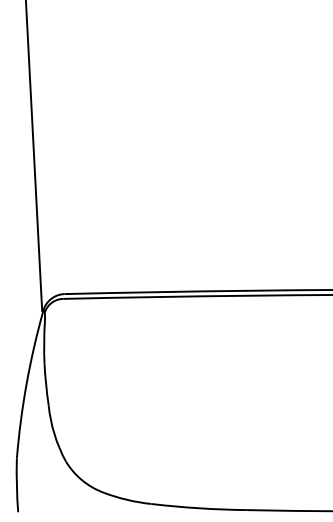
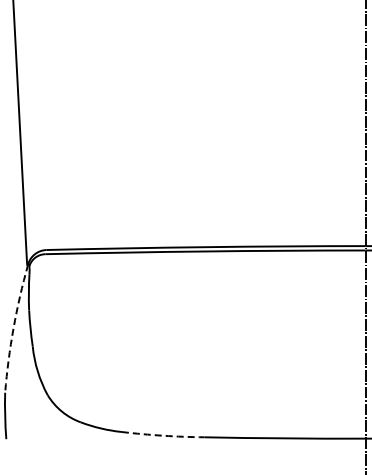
arc: (26, 384) -> (13, 328), solid -> dashed
arc: (199, 508) -> (163, 435), solid -> dashed

